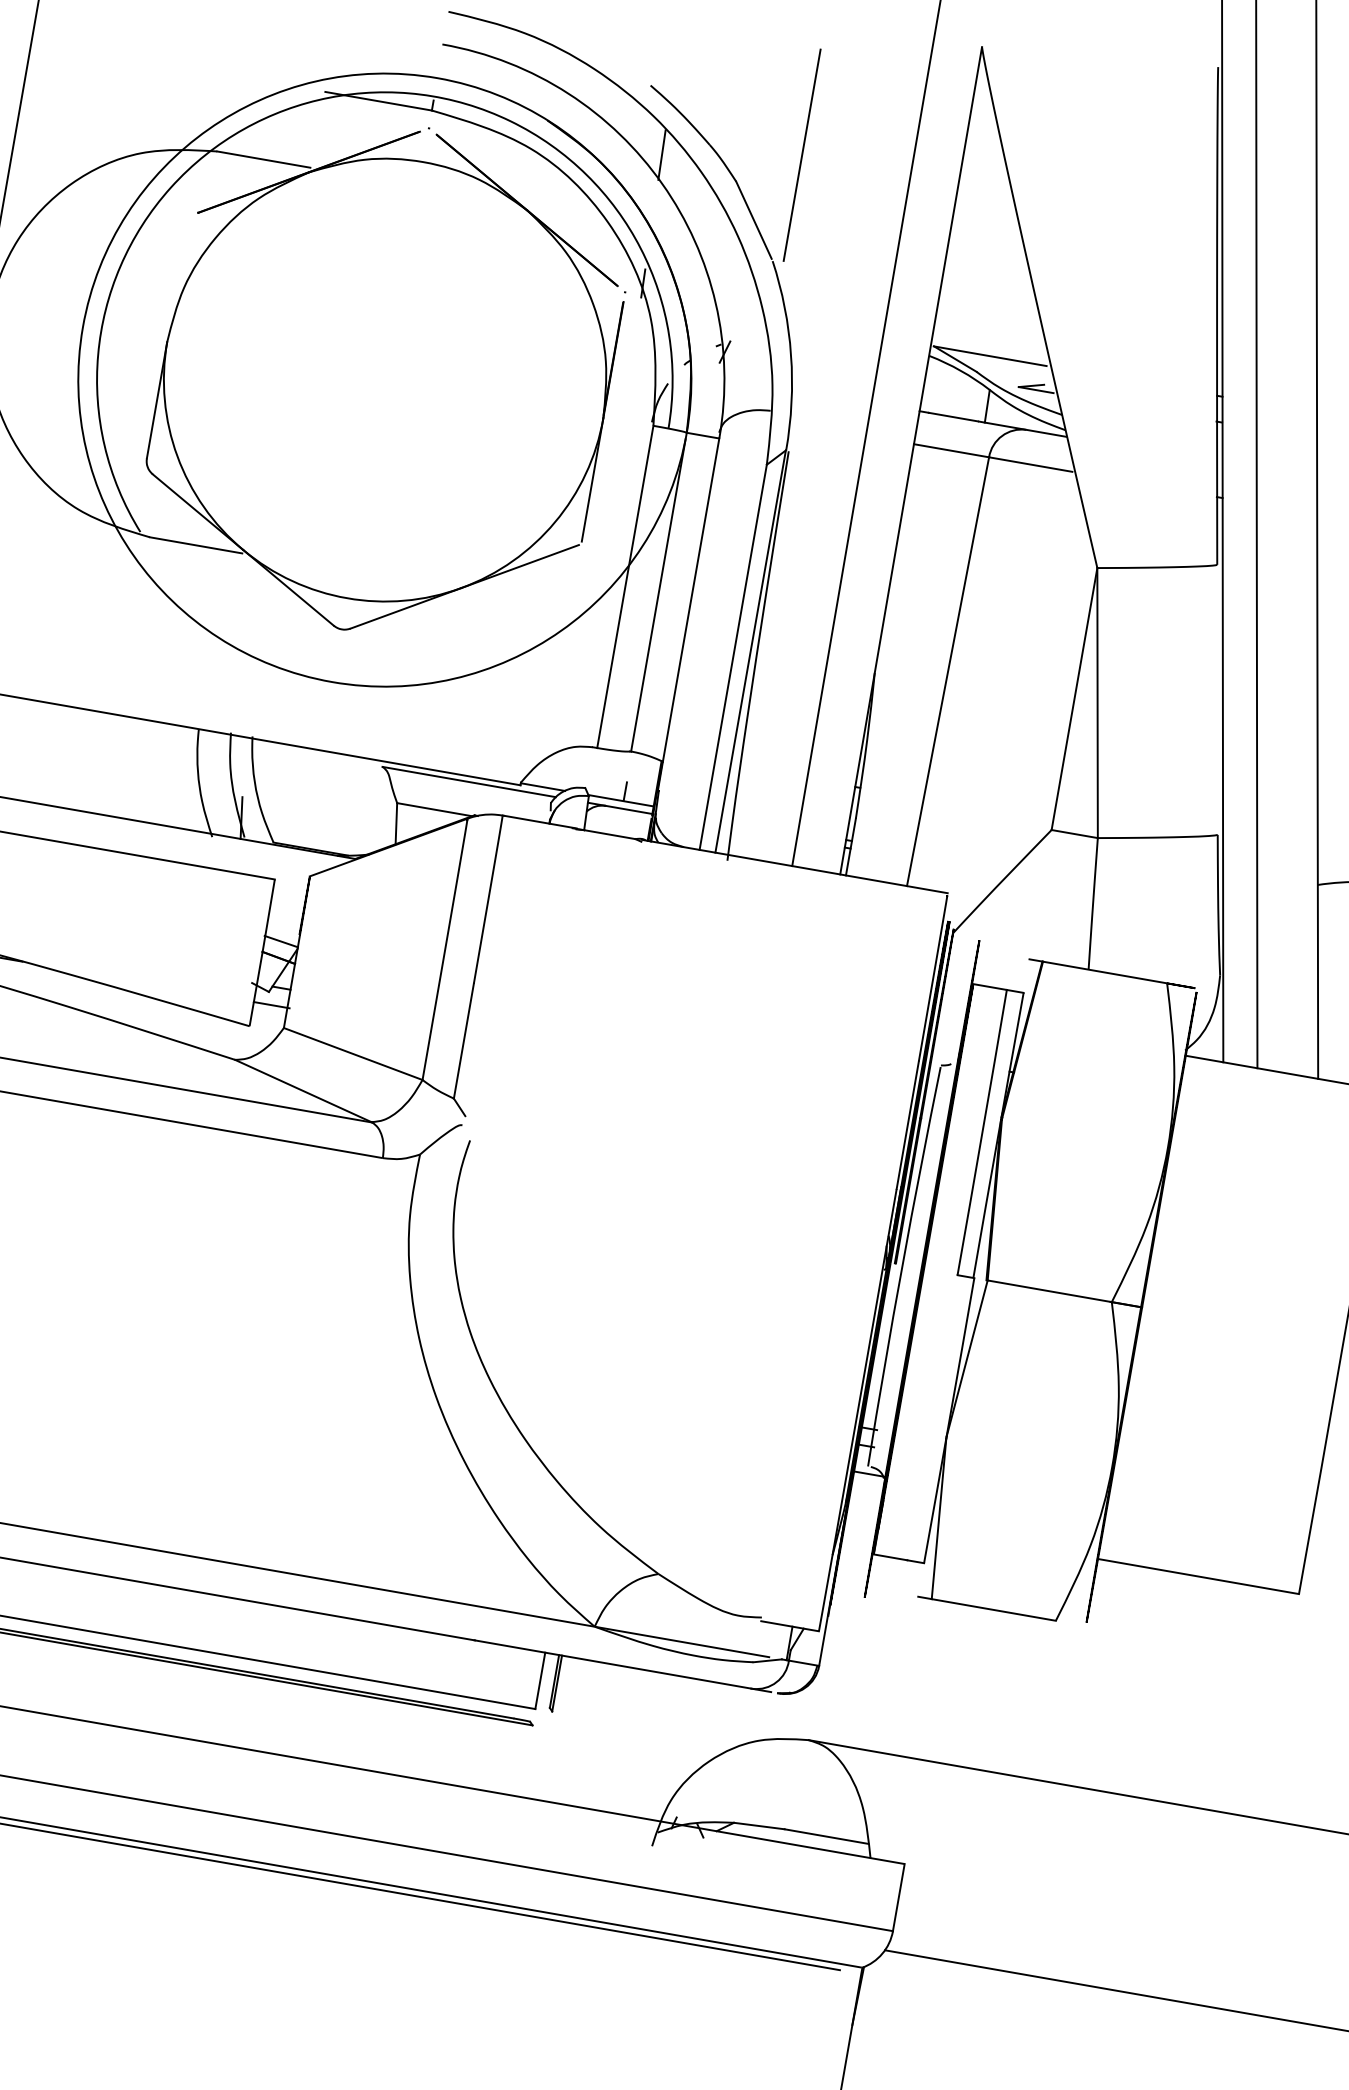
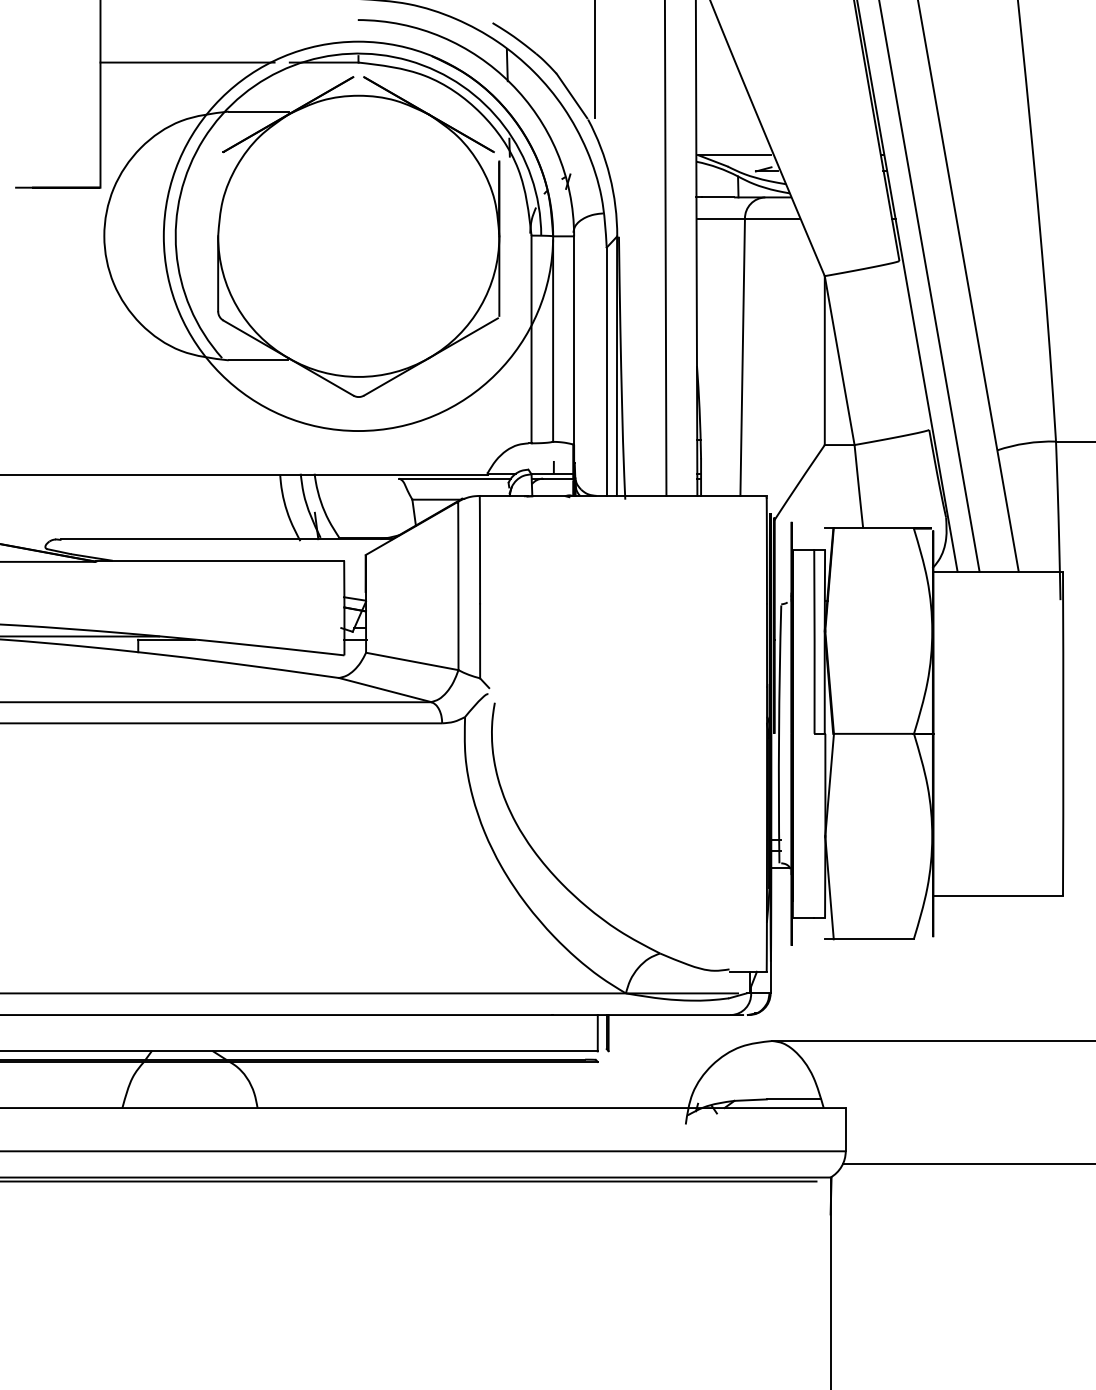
line: (166, 64) -> (187, 62), added

